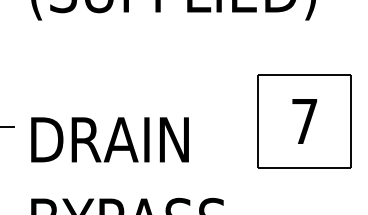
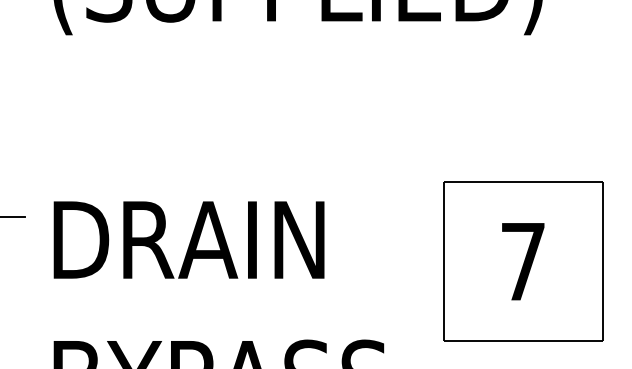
part: (304, 121) -> (522, 261), moved

